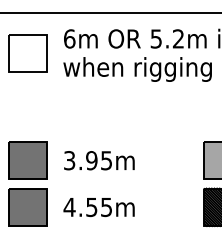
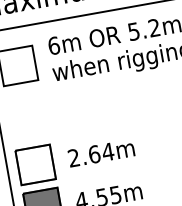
fill: (27, 160) -> (35, 164), removed
text: (88, 160) -> (91, 154), 3.95m -> 2.64m

